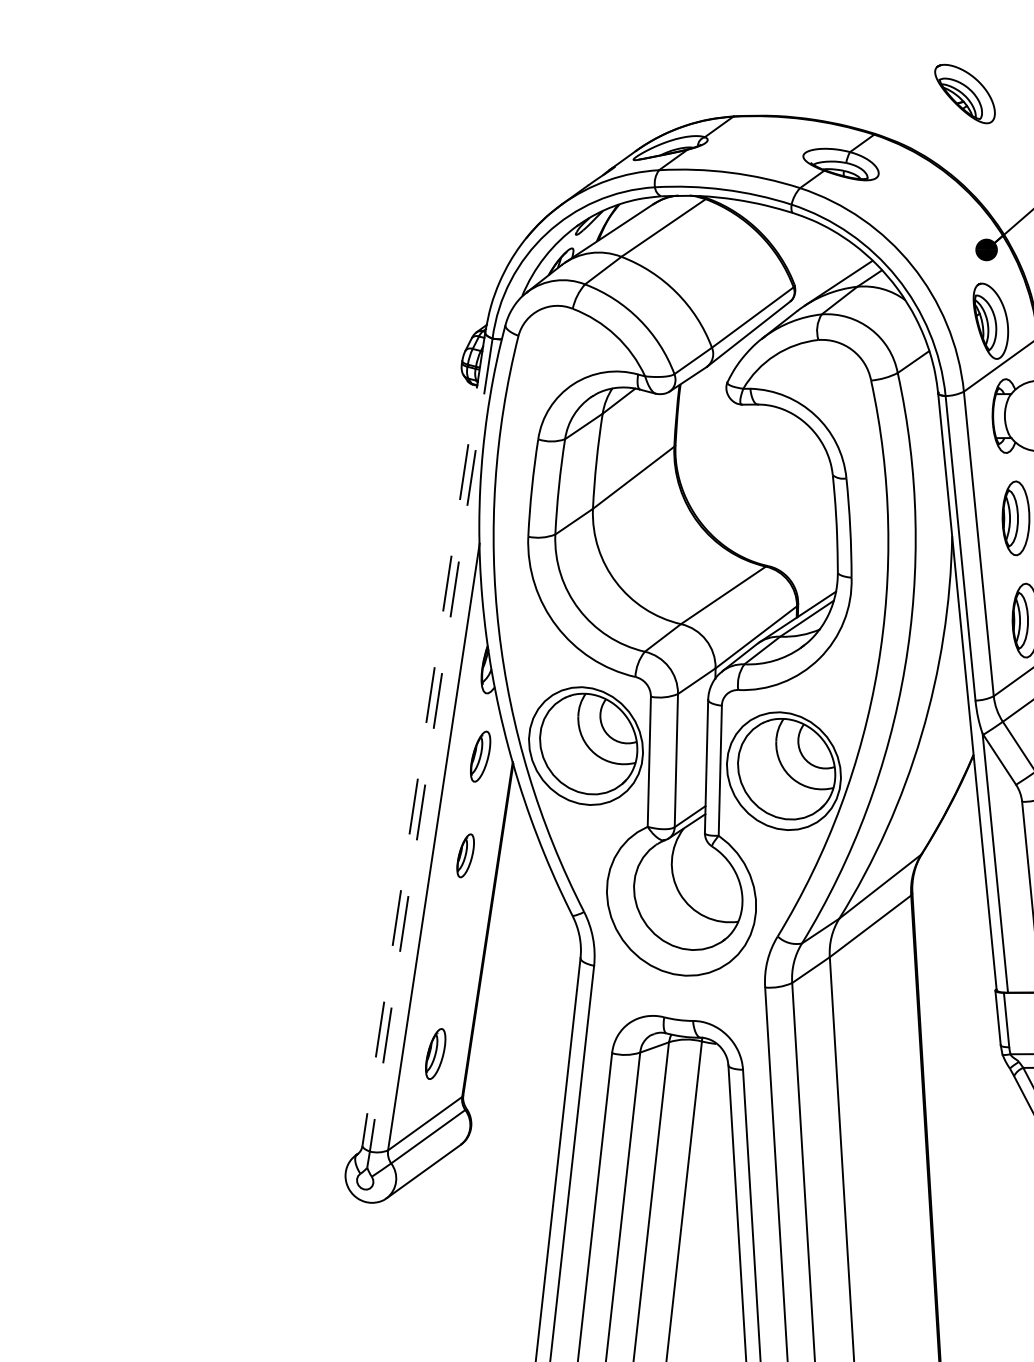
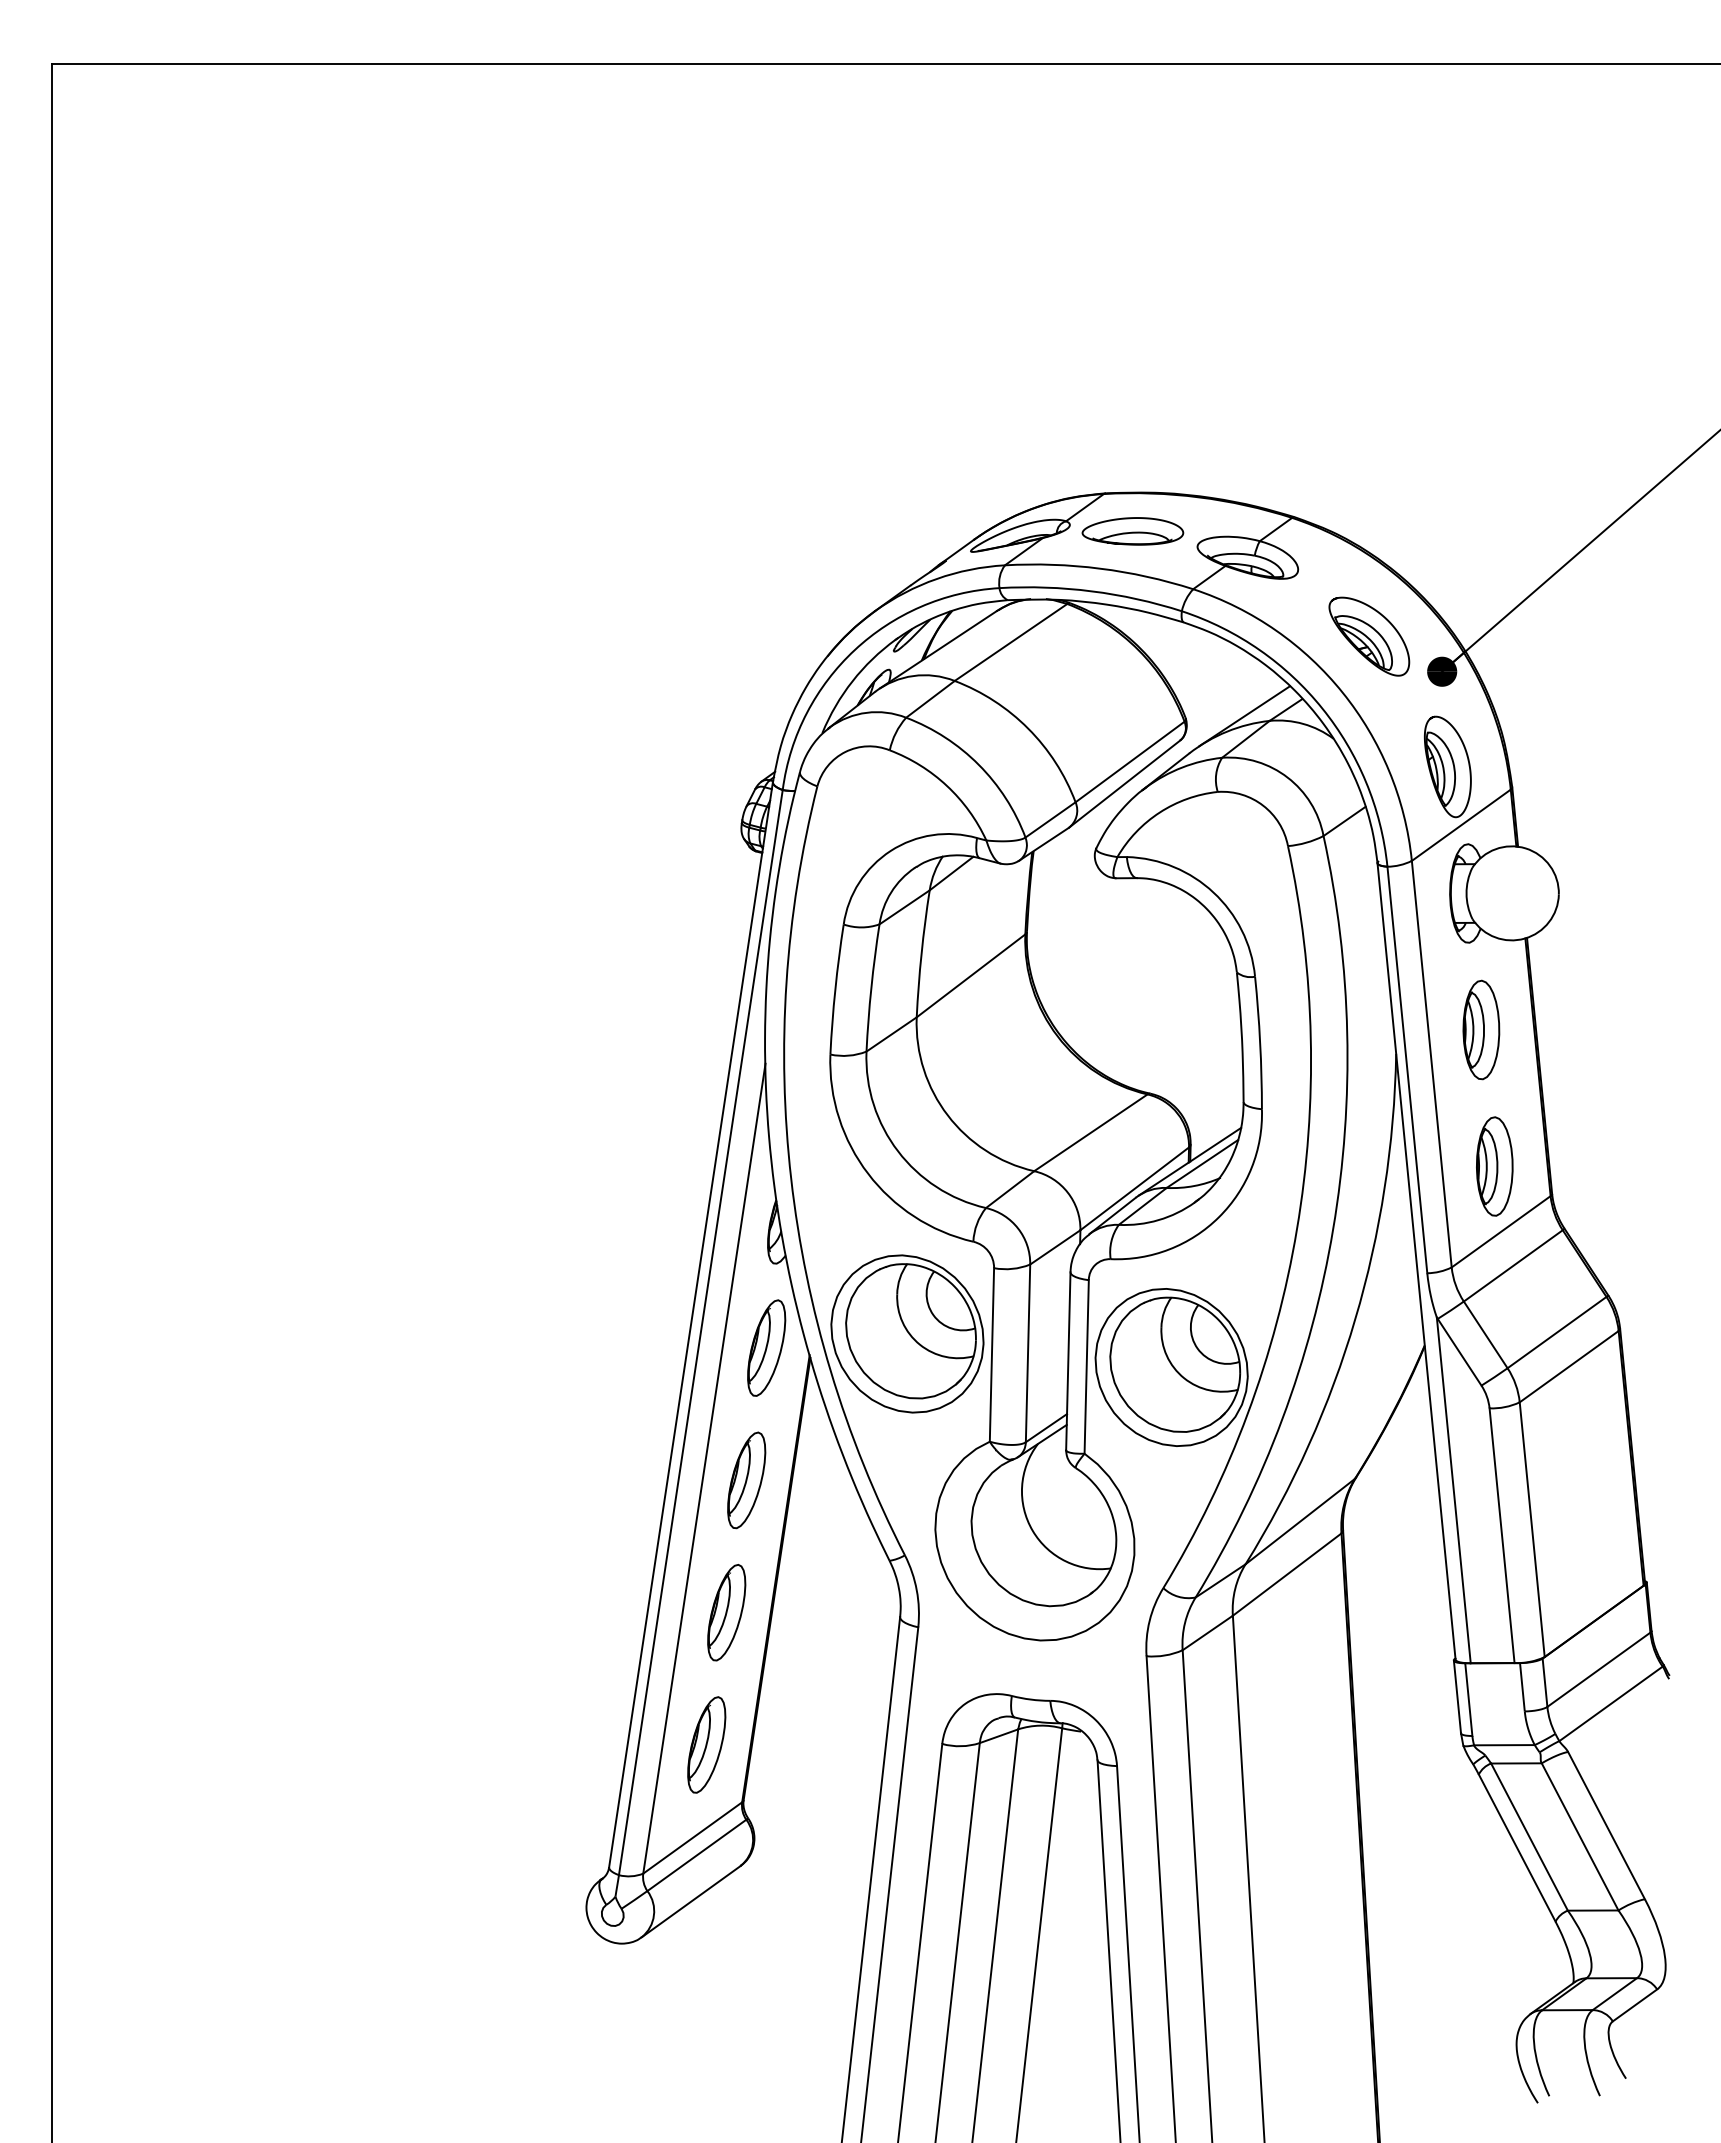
part: (965, 93) -> (1369, 636), moved
part: (754, 144) -> (1132, 531), added
line: (424, 738) -> (691, 1324), dashed -> solid
line: (430, 744) -> (700, 1332), dashed -> solid
part: (480, 756) -> (766, 1347), size x1.43
part: (465, 855) -> (746, 1480), size x1.67
part: (450, 954) -> (726, 1612), added
part: (435, 1053) -> (706, 1744), size x1.43

